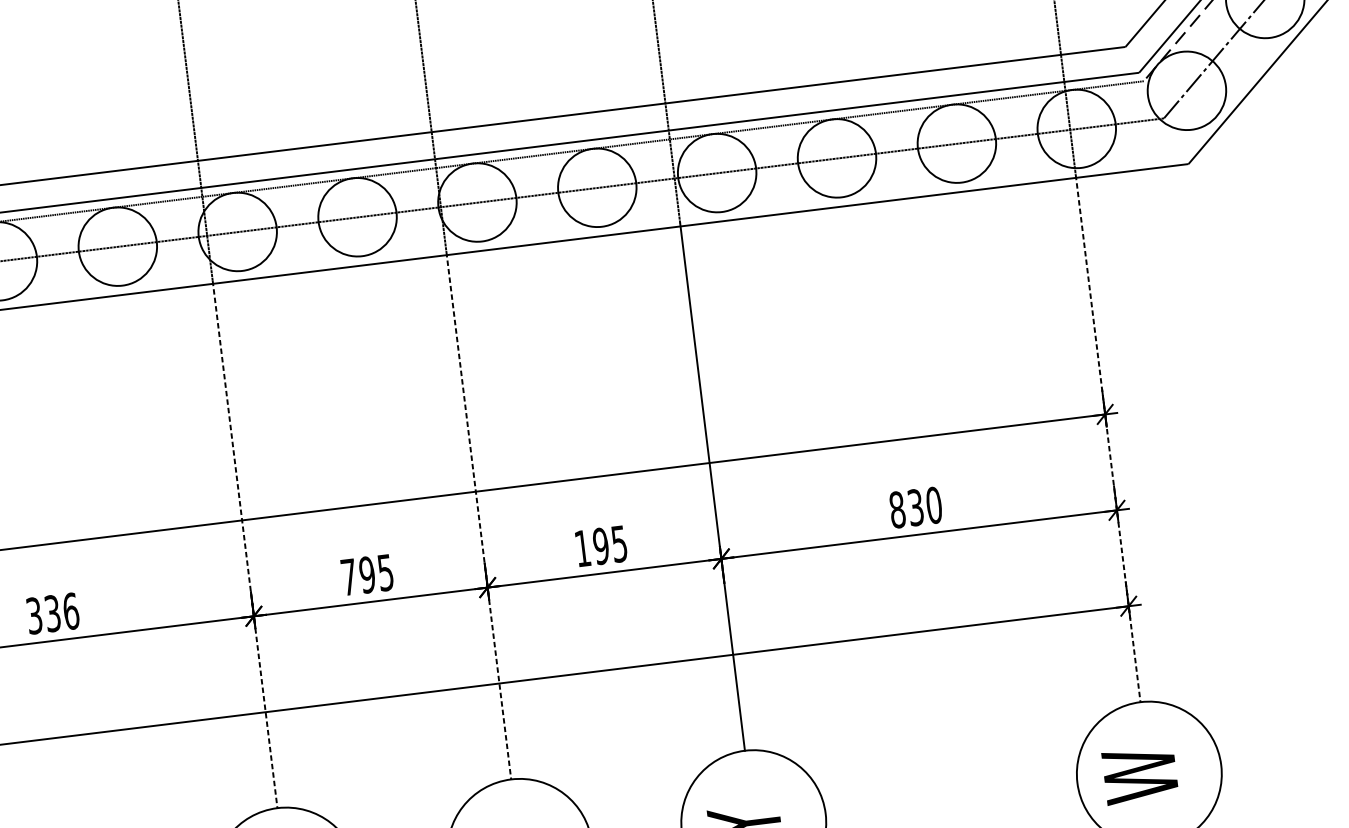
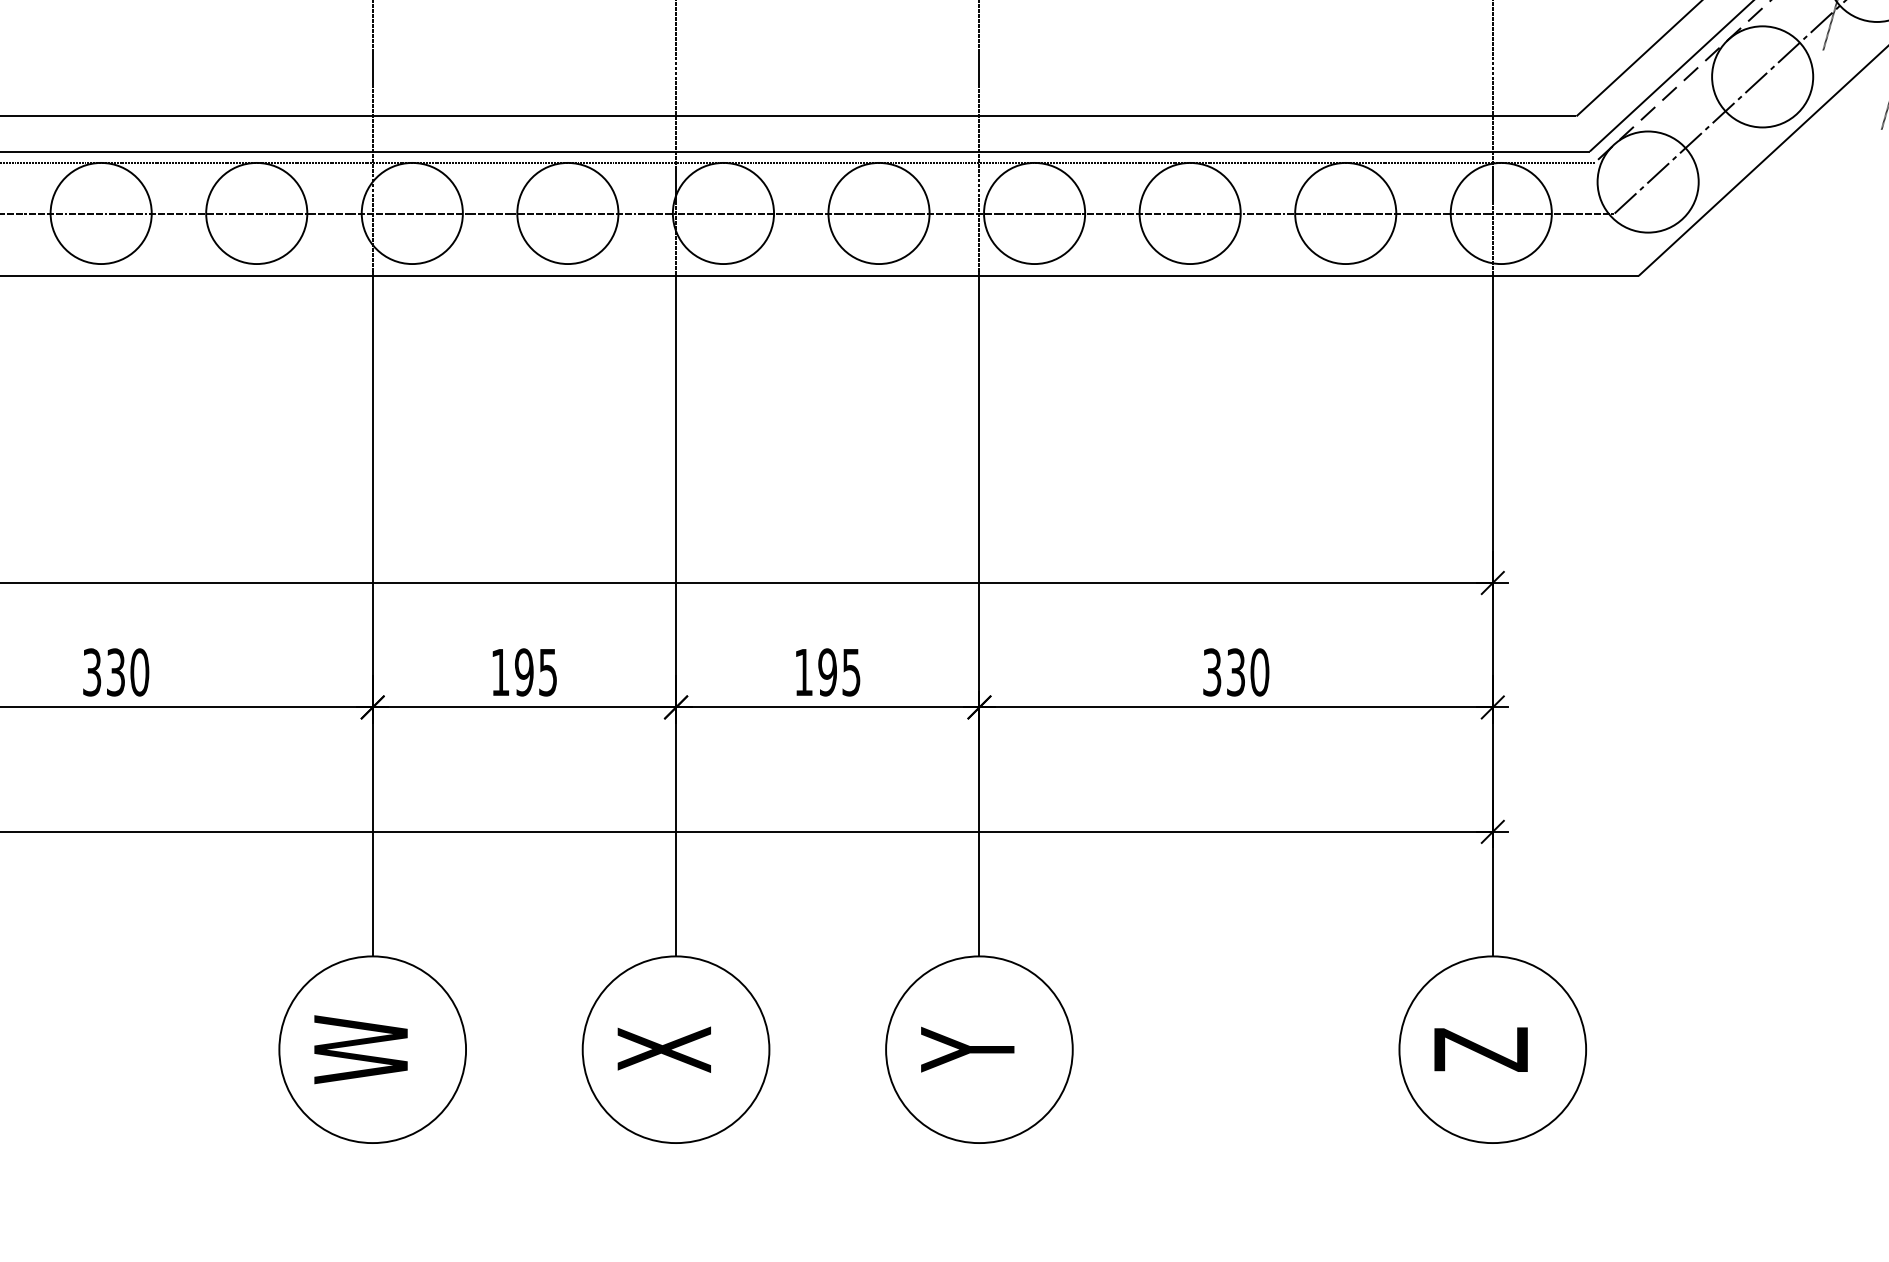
line: (1107, 438) -> (1492, 614), dashed -> solid
text: (897, 509) -> (1212, 672), 830 -> 330
line: (479, 515) -> (676, 614), dashed -> solid
line: (244, 544) -> (372, 614), dashed -> solid
text: (349, 577) -> (500, 672), 795 -> 195
text: (70, 611) -> (139, 672), 336 -> 330
text: (1139, 775) -> (1480, 1049), W -> Z

